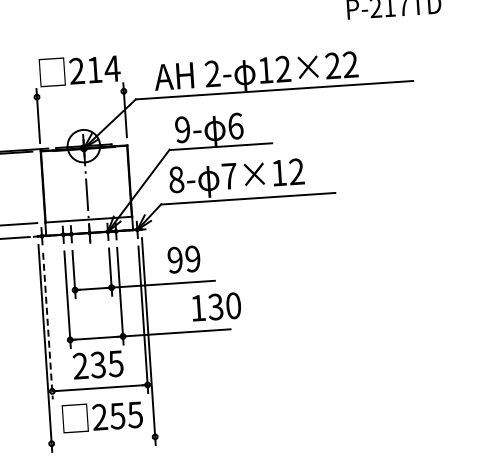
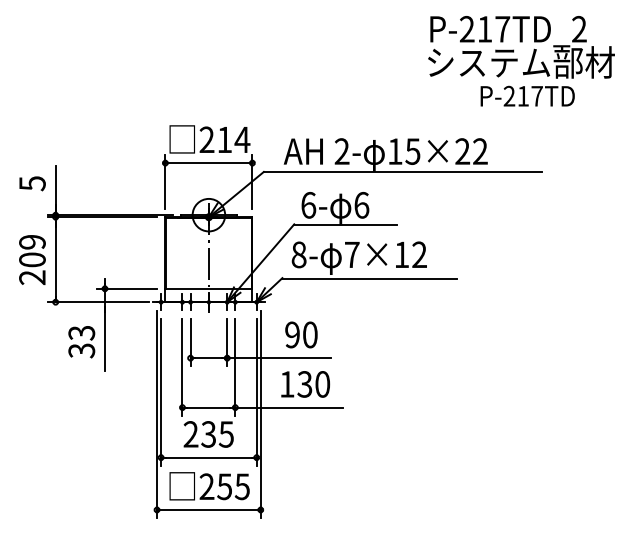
text: (282, 69) -> (412, 151), 12×22 -> 15×22
line: (80, 94) -> (208, 163), added
text: (182, 128) -> (308, 204), 9- -> 6-
text: (193, 258) -> (310, 334), 99 -> 90
text: (216, 307) -> (305, 384), moved
line: (48, 326) -> (161, 392), dashed -> solid
line: (103, 439) -> (208, 509), added

